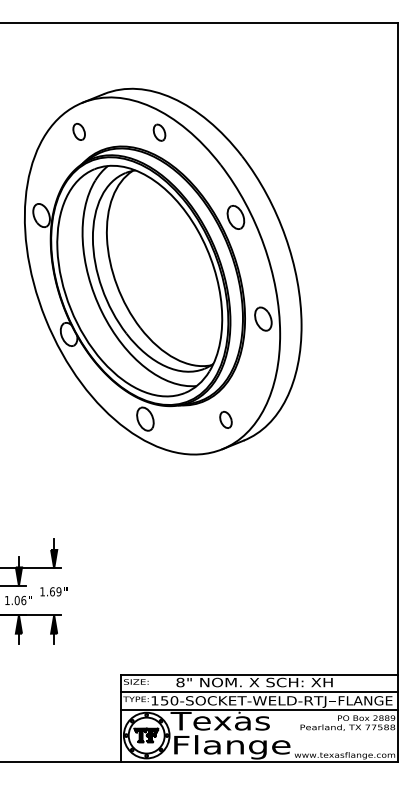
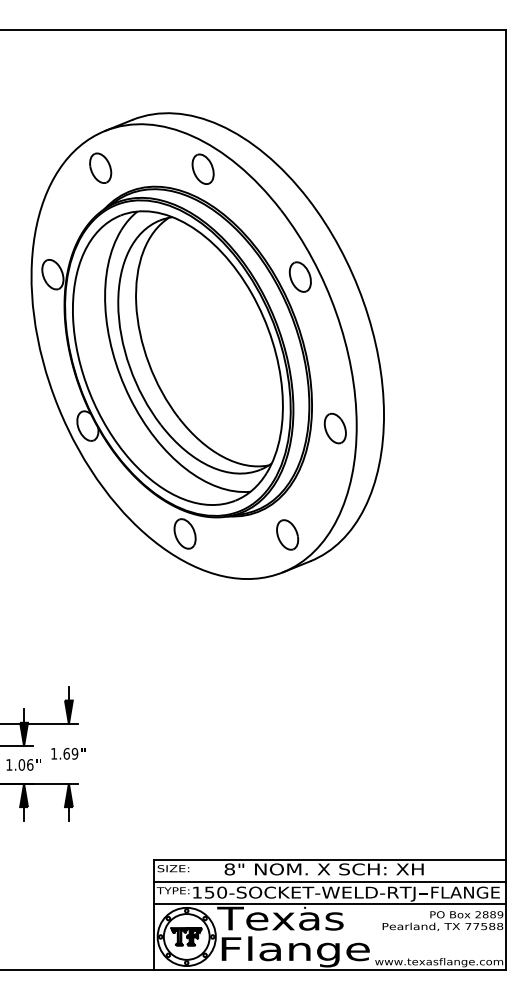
part: (78, 131) -> (100, 167), size x1.43
part: (159, 132) -> (202, 168), size x1.43
part: (262, 319) -> (334, 428), moved
part: (225, 419) -> (287, 534), size x1.43

